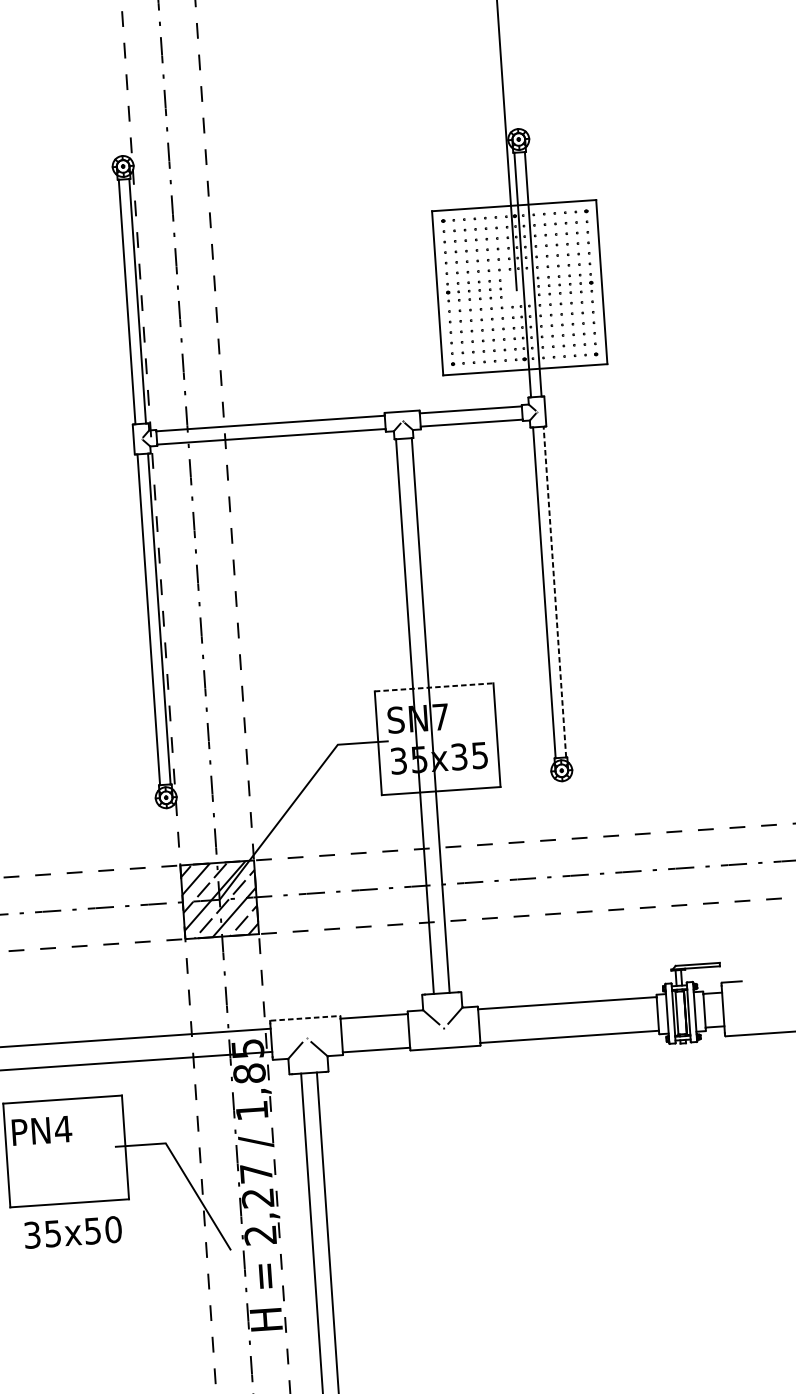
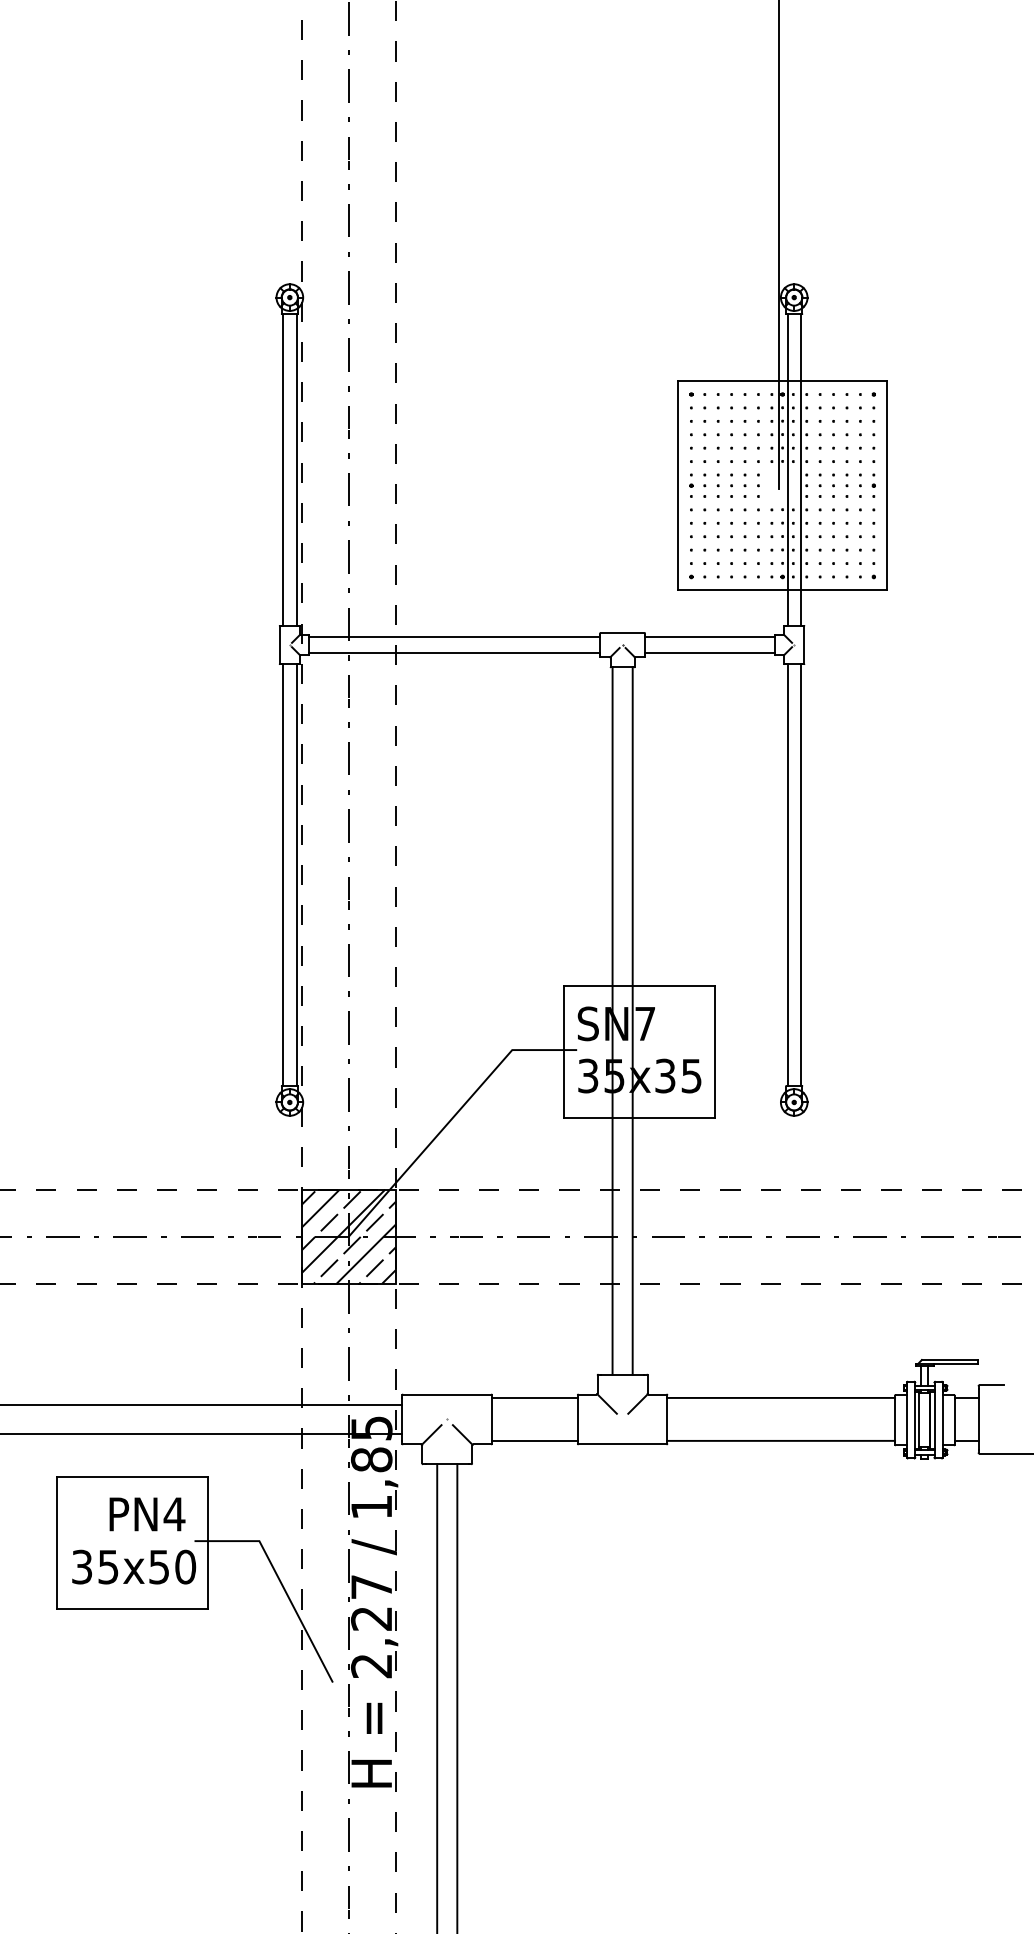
line: (554, 592) -> (800, 875), dashed -> solid
line: (434, 687) -> (639, 985), dashed -> solid
line: (305, 1018) -> (447, 1394), dashed -> solid
text: (42, 1130) -> (147, 1514), moved
text: (73, 1231) -> (134, 1566), moved

